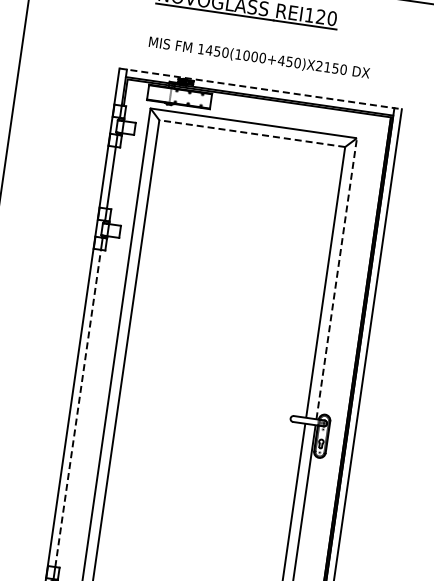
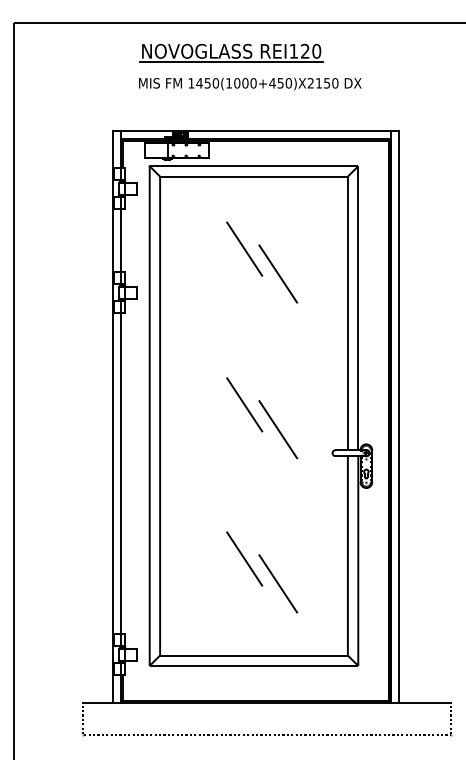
text: (259, 57) -> (250, 83), moved
line: (260, 89) -> (255, 131), dashed -> solid
line: (251, 133) -> (253, 176), dashed -> solid
line: (232, 203) -> (244, 248), added
line: (262, 233) -> (278, 273), added
line: (336, 279) -> (358, 308), dashed -> solid
line: (210, 357) -> (244, 404), added
line: (240, 387) -> (278, 429), added
line: (77, 407) -> (120, 472), dashed -> solid
line: (188, 510) -> (244, 558), added
line: (218, 539) -> (278, 583), added

